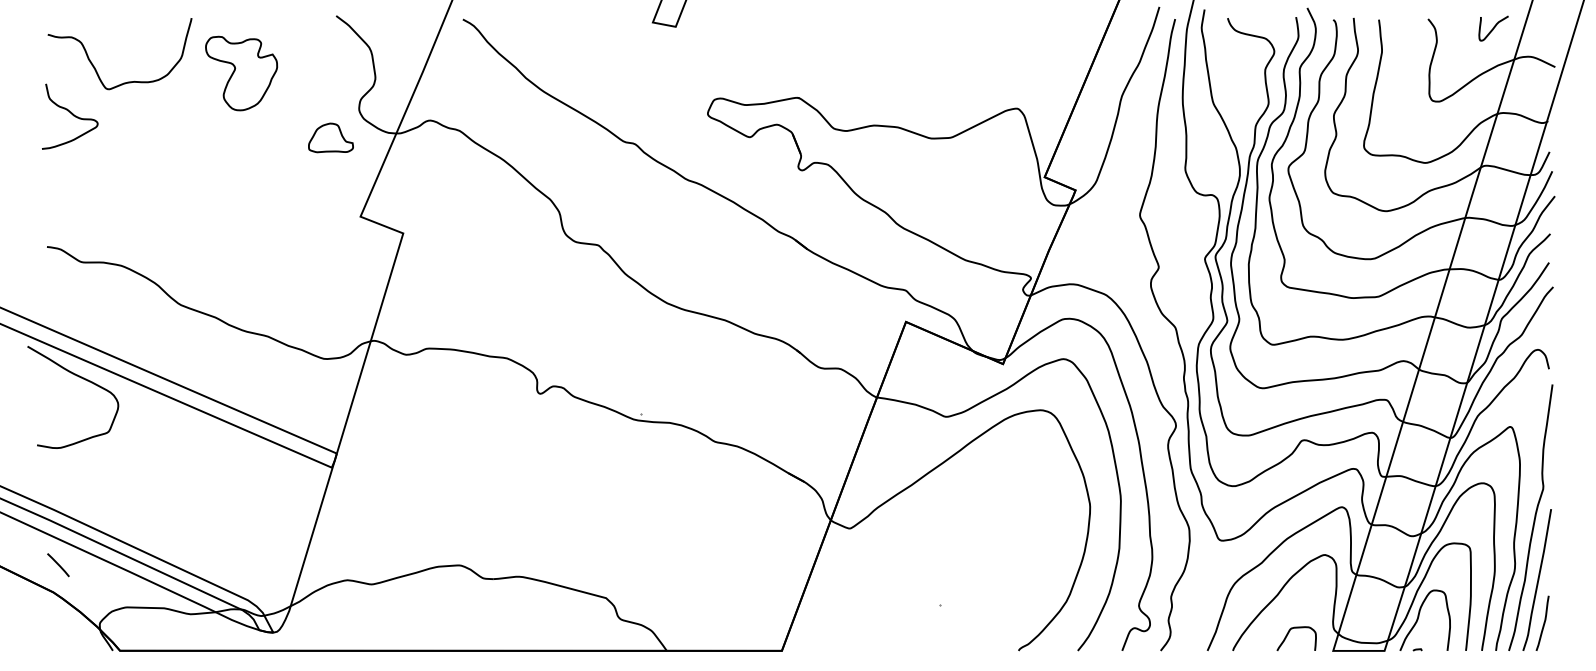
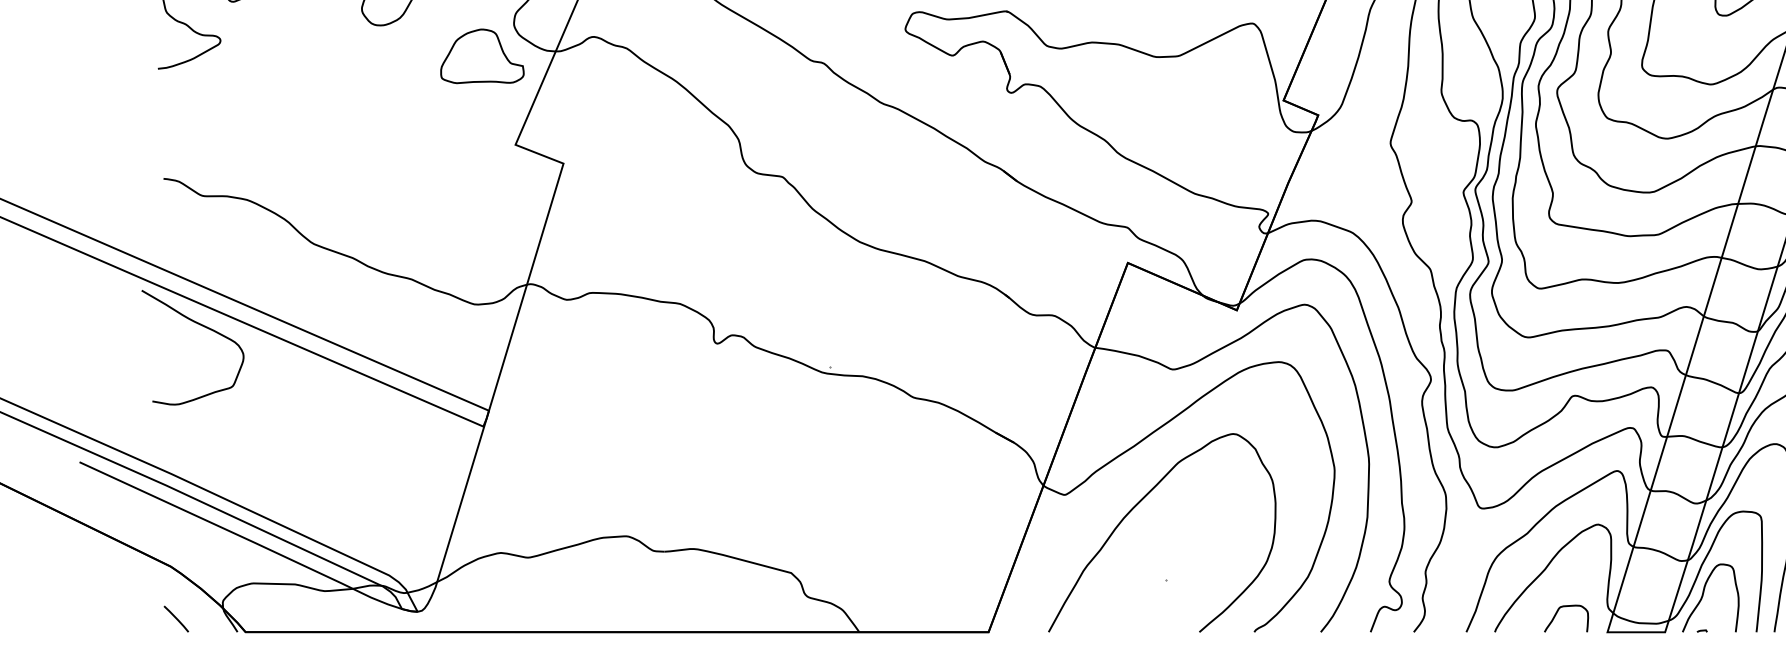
part: (330, 137) -> (481, 55), size x1.67
curve: (914, 538) -> (1137, 506), added
line: (58, 565) -> (176, 619), moved

